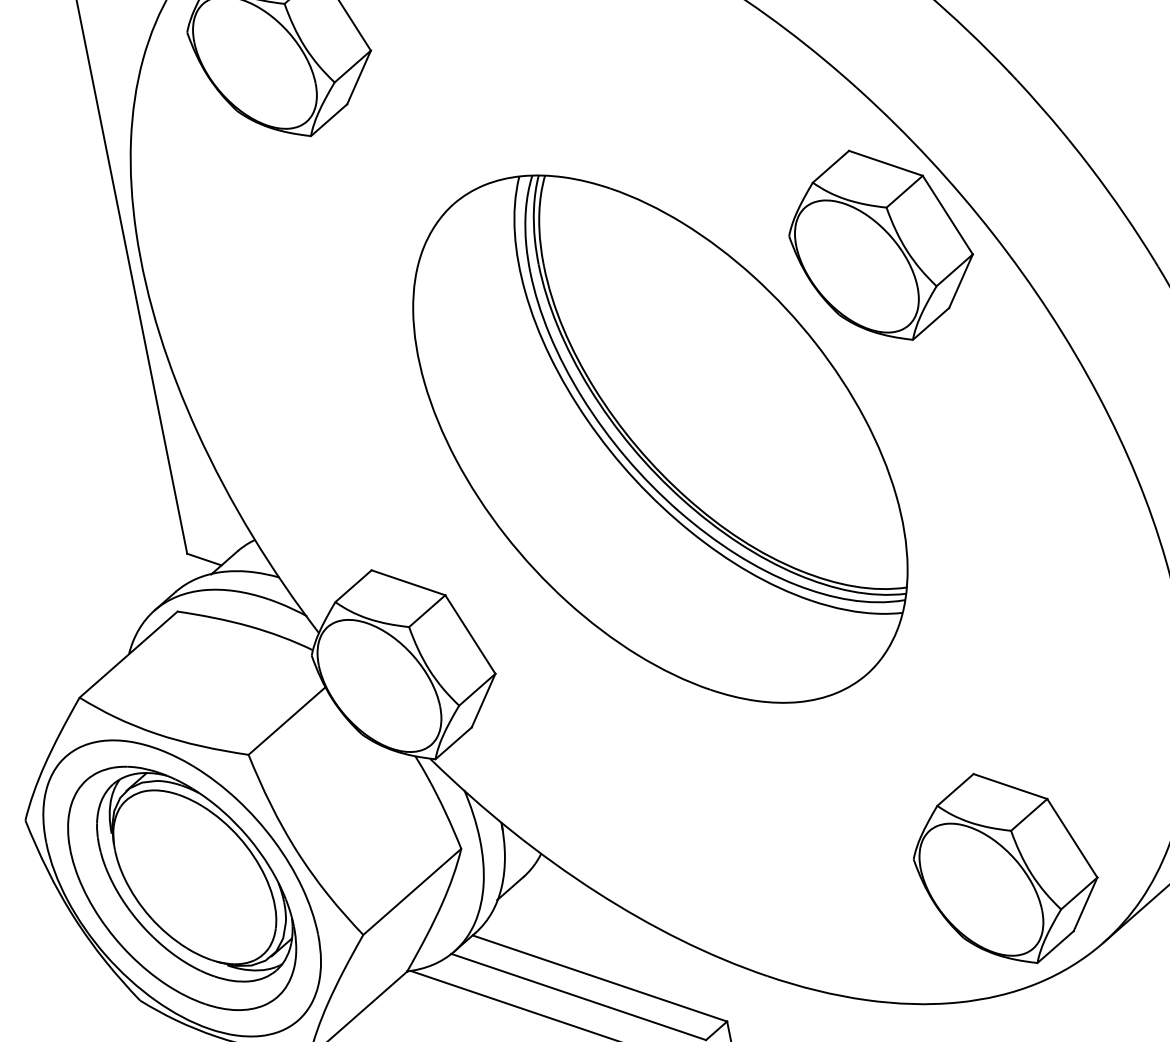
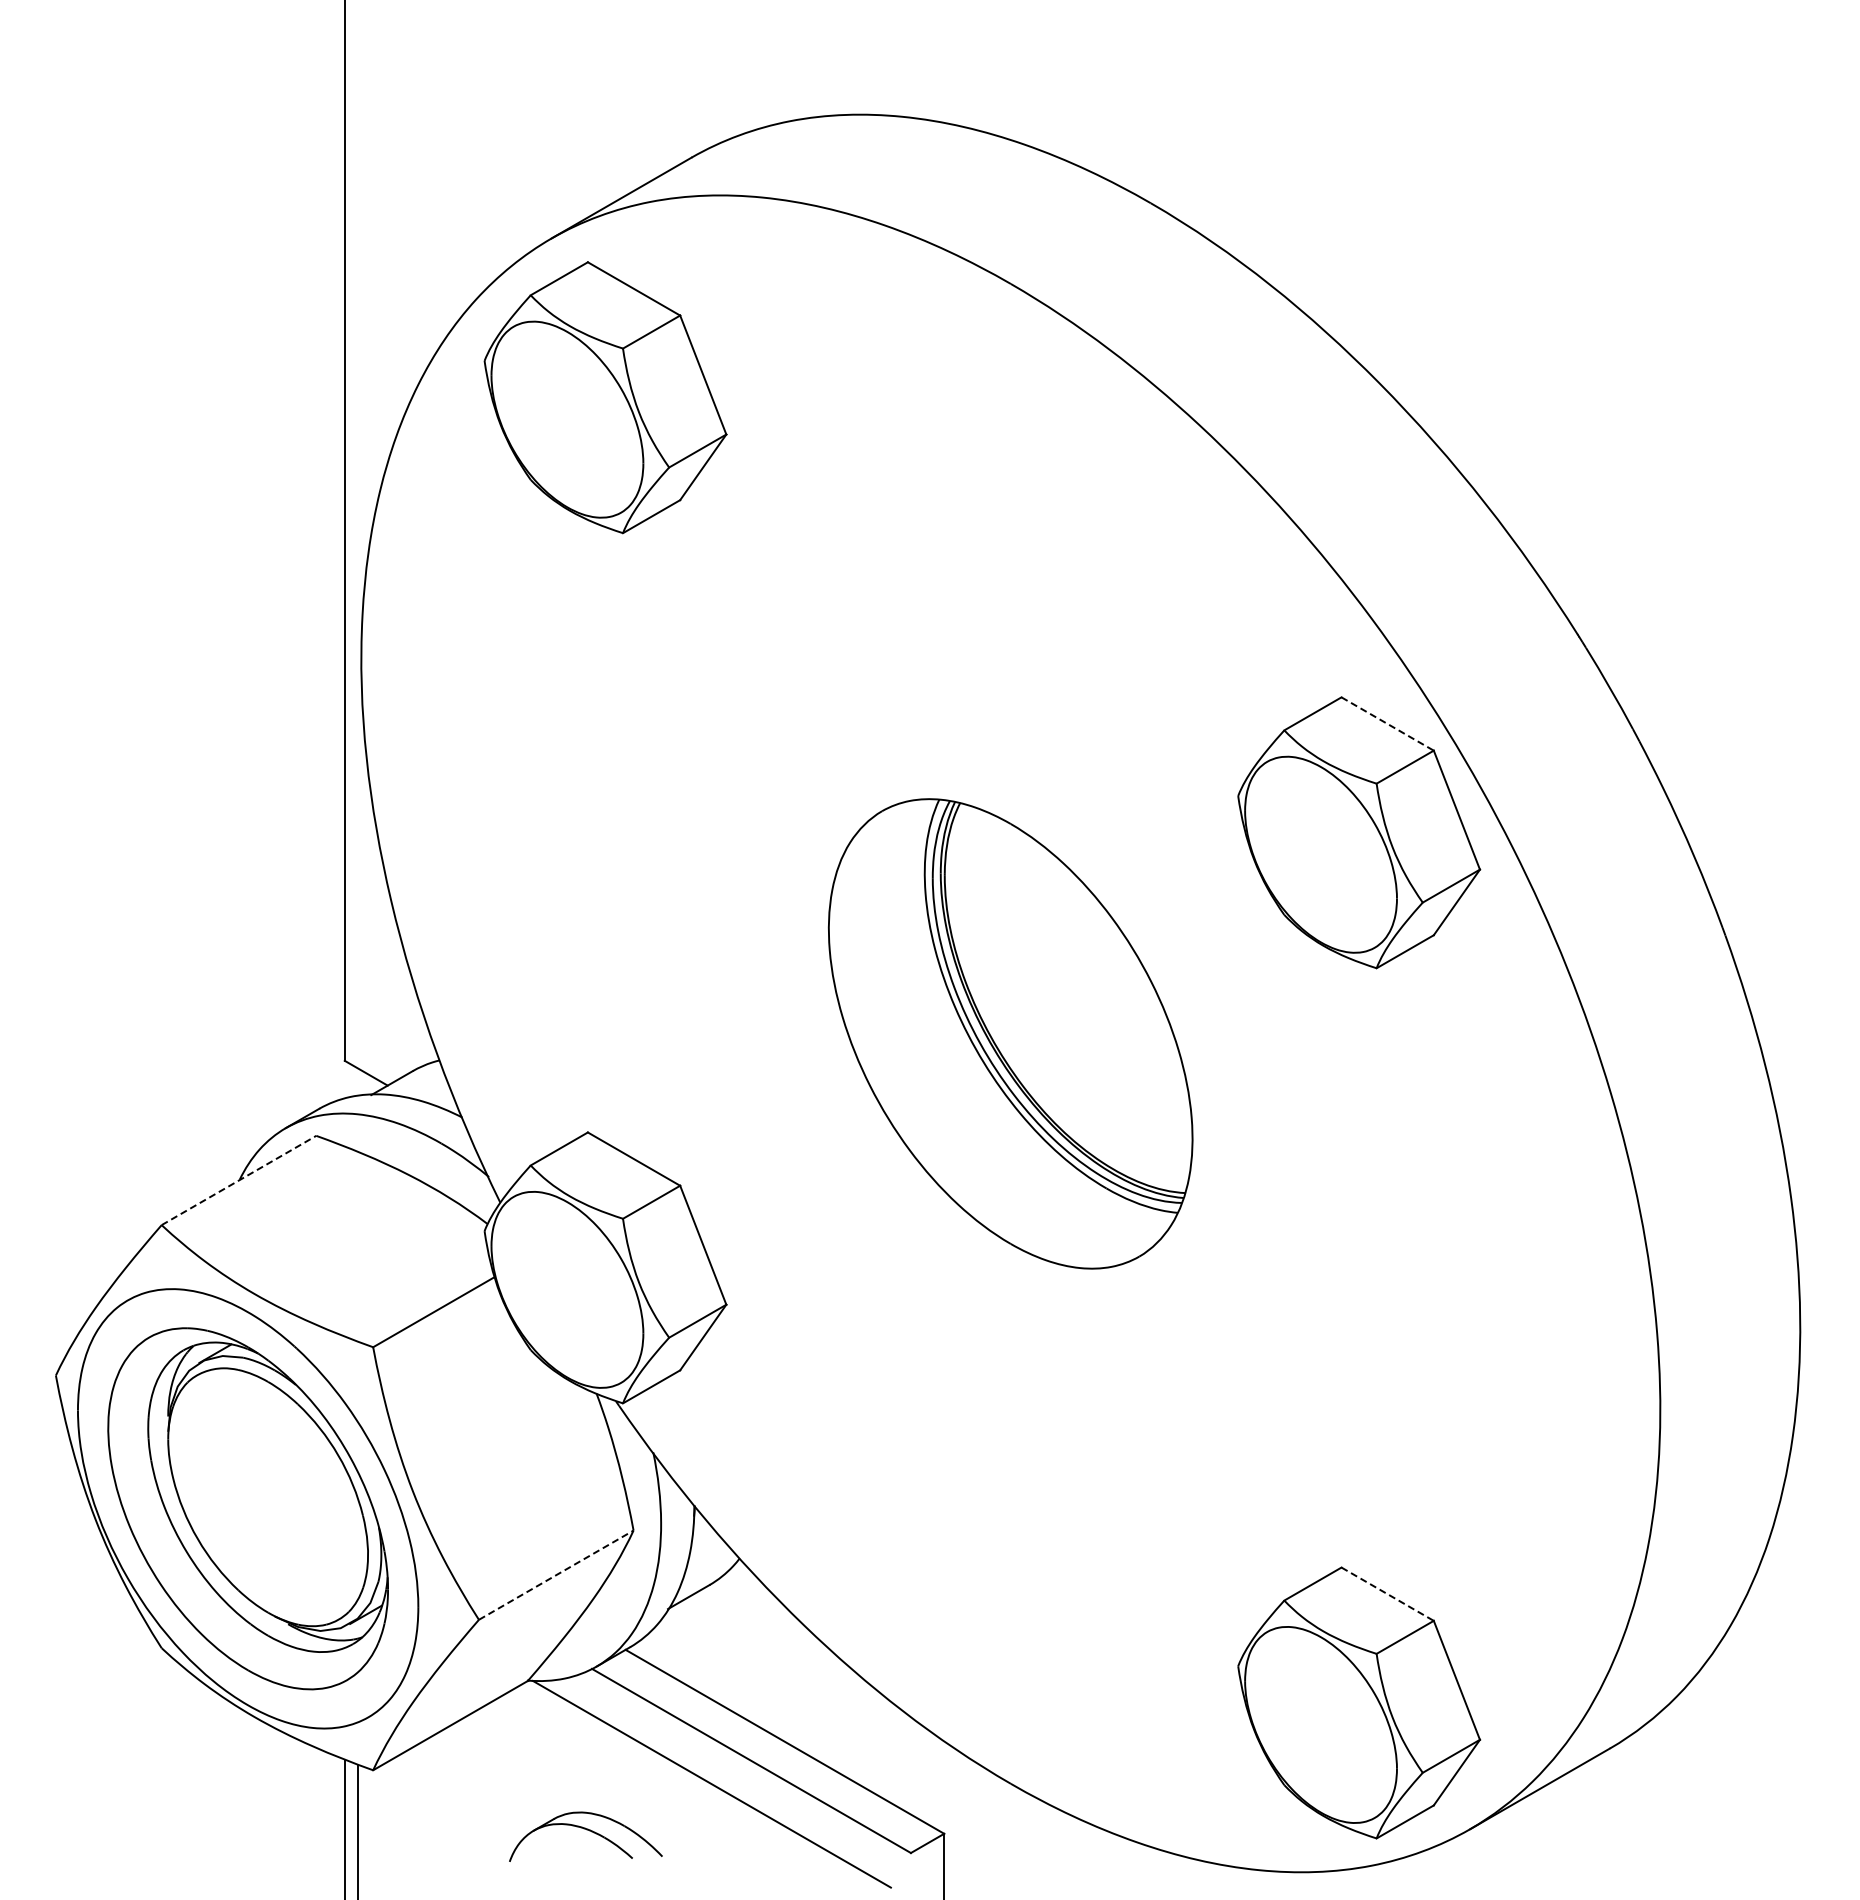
line: (886, 163) -> (1388, 724), solid -> dashed
part: (660, 438) -> (1010, 1033), size x0.6
line: (128, 654) -> (239, 1180), solid -> dashed
line: (1011, 786) -> (1388, 1594), solid -> dashed
line: (412, 891) -> (556, 1574), solid -> dashed

